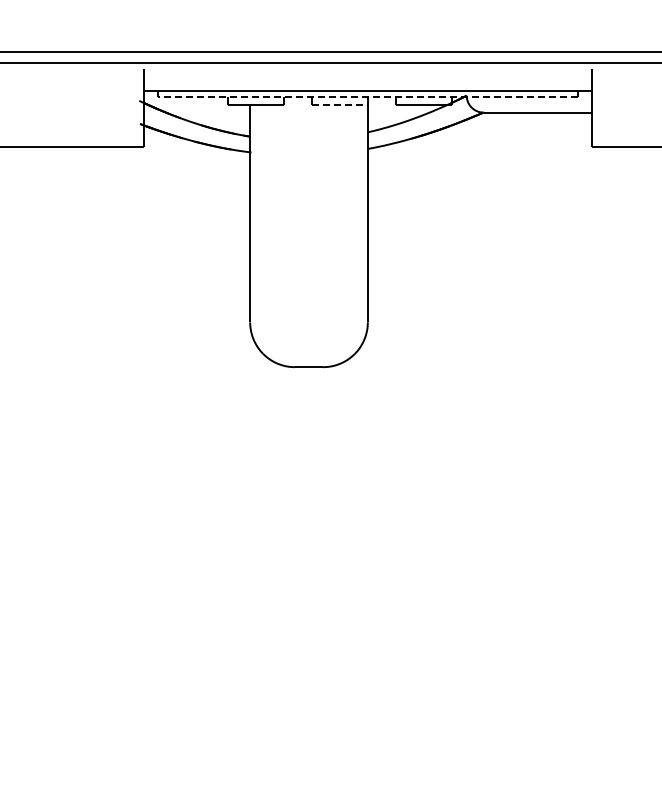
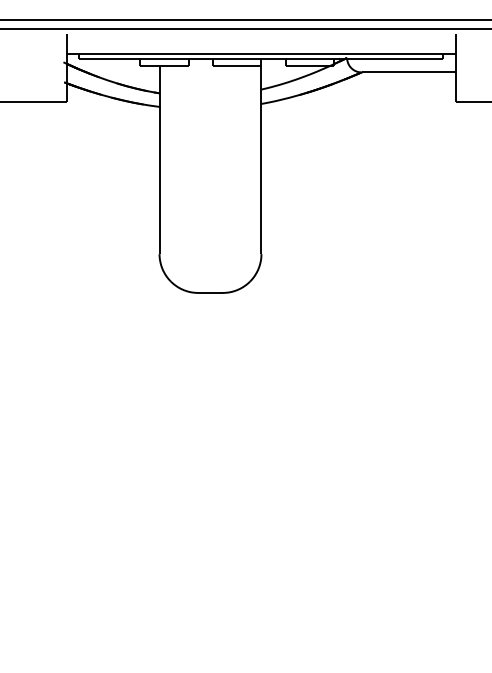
line: (367, 96) -> (261, 58), dashed -> solid
line: (340, 104) -> (237, 65), dashed -> solid

